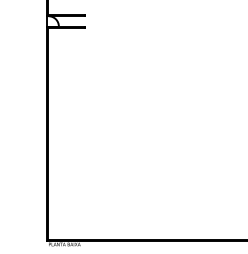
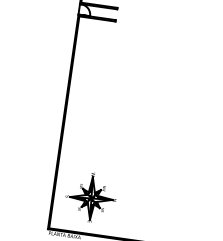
part: (85, 203) -> (91, 197), added

